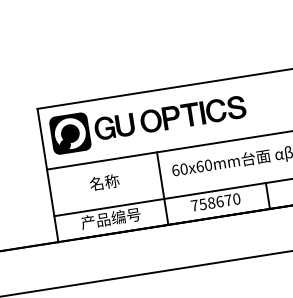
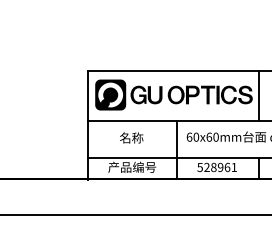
line: (253, 105) -> (259, 95), added
text: (216, 202) -> (217, 167), 758670 -> 528961

